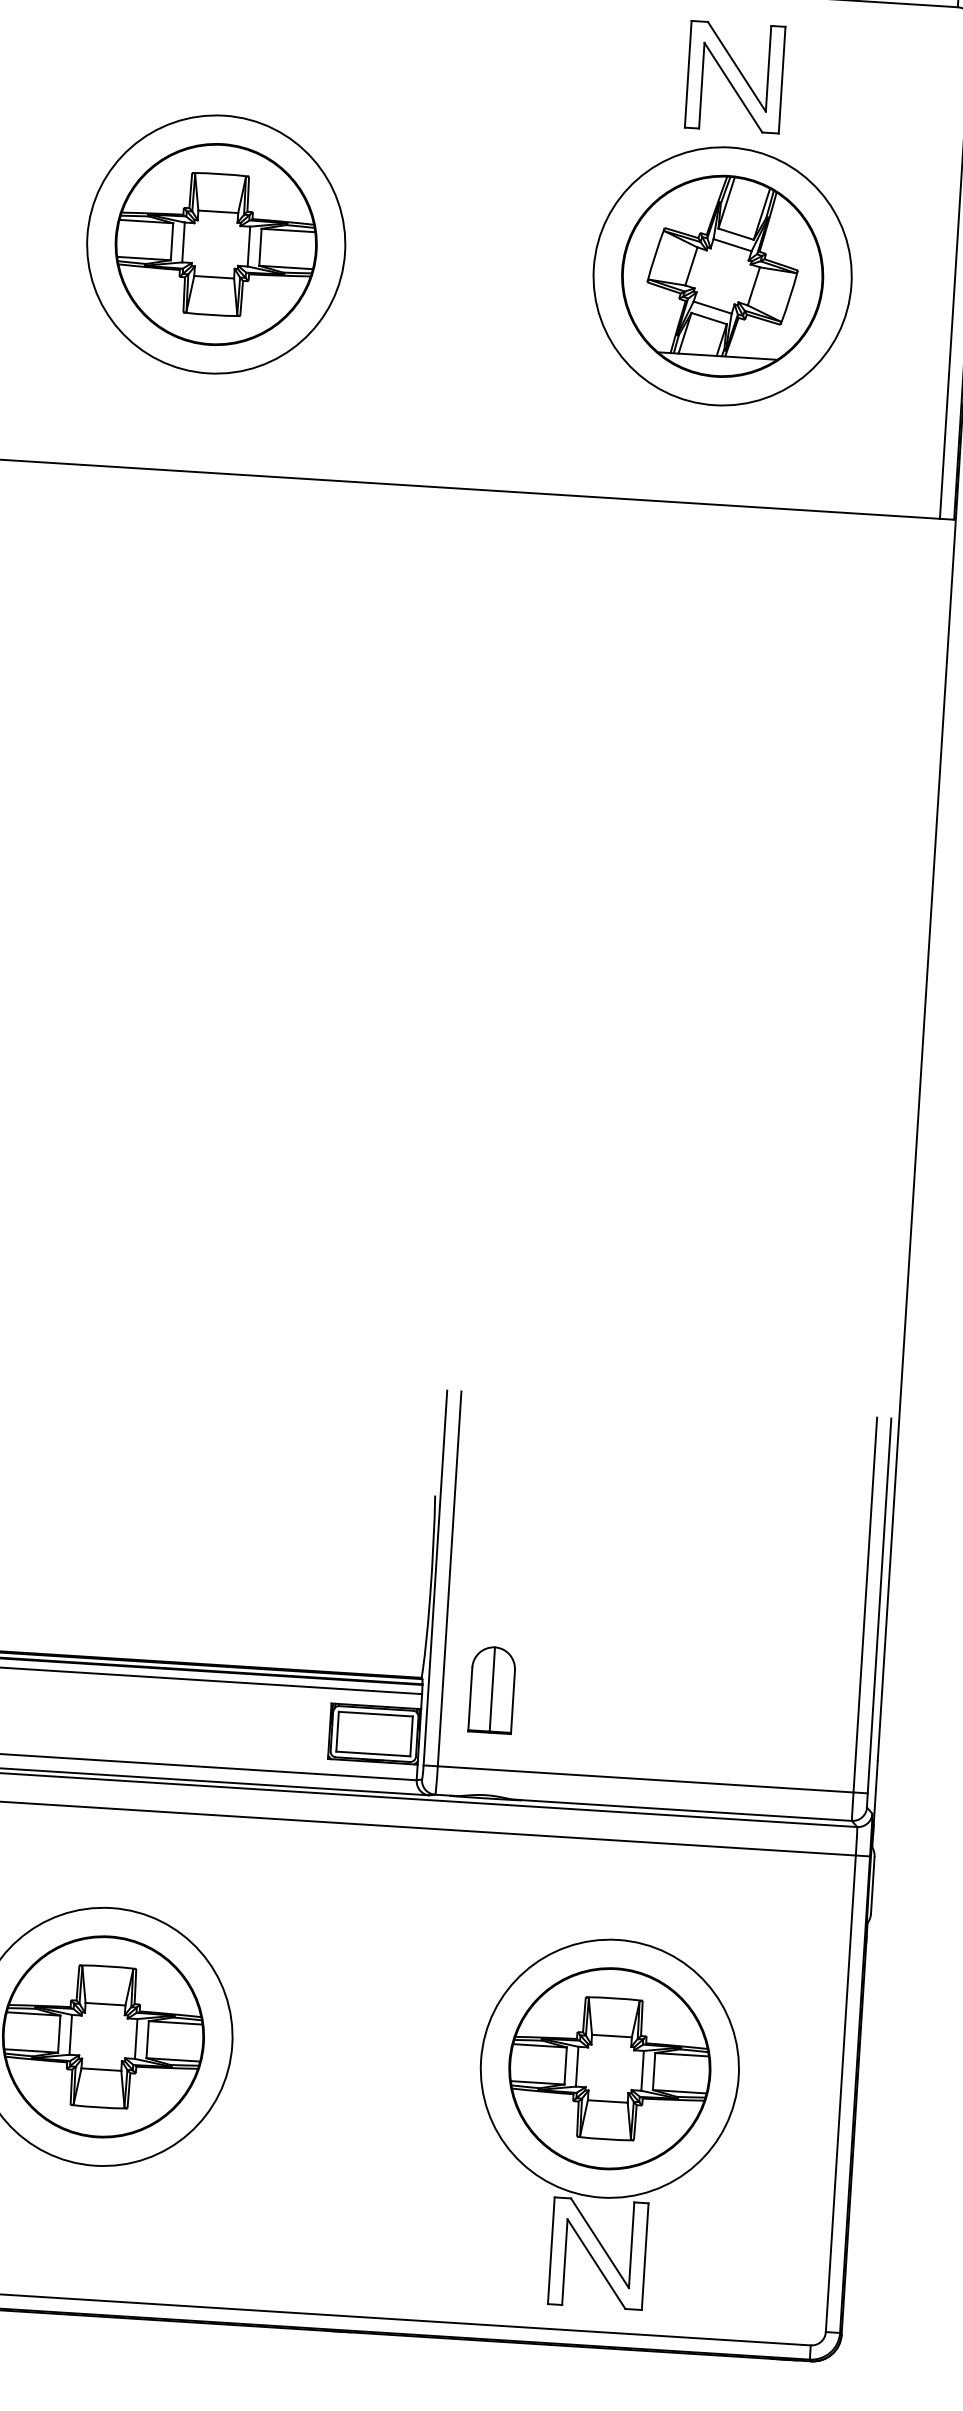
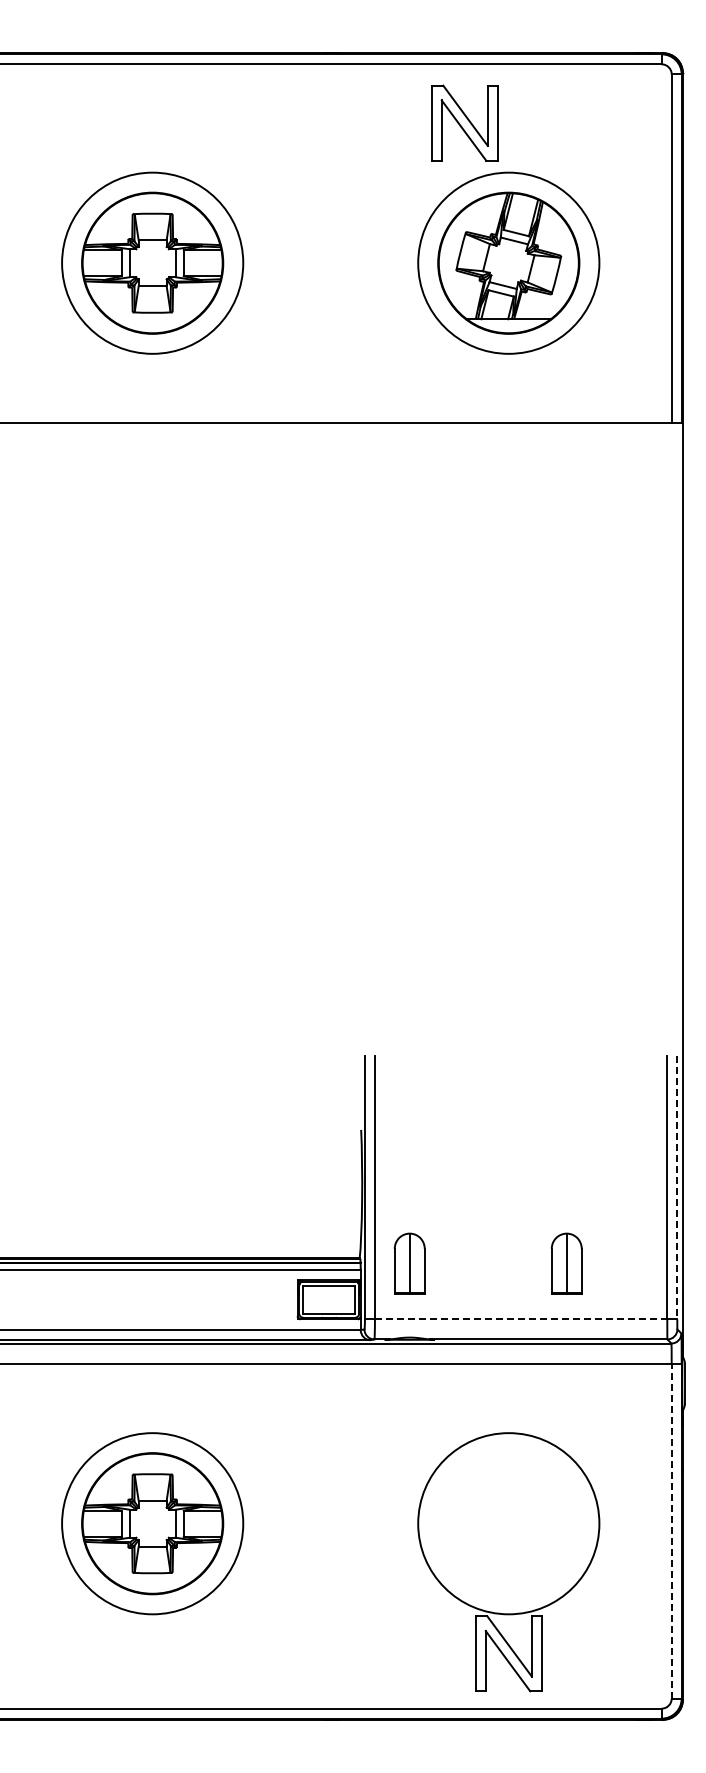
part: (734, 76) -> (464, 122), moved
line: (879, 1605) -> (677, 1187), solid -> dashed
part: (715, 1703) -> (566, 1263), added
line: (646, 1779) -> (521, 1319), solid -> dashed
part: (609, 2068) -> (508, 1523), removed
line: (840, 2094) -> (671, 1531), solid -> dashed

